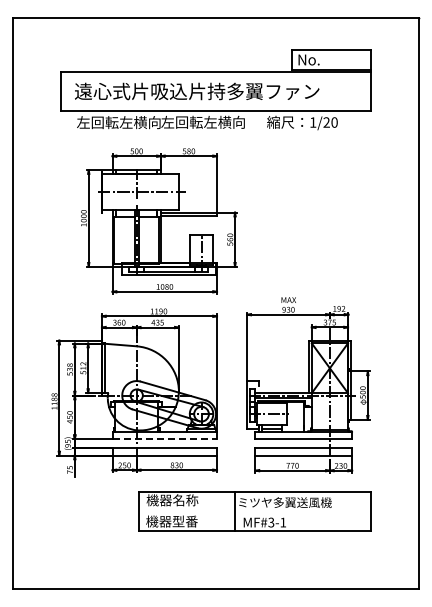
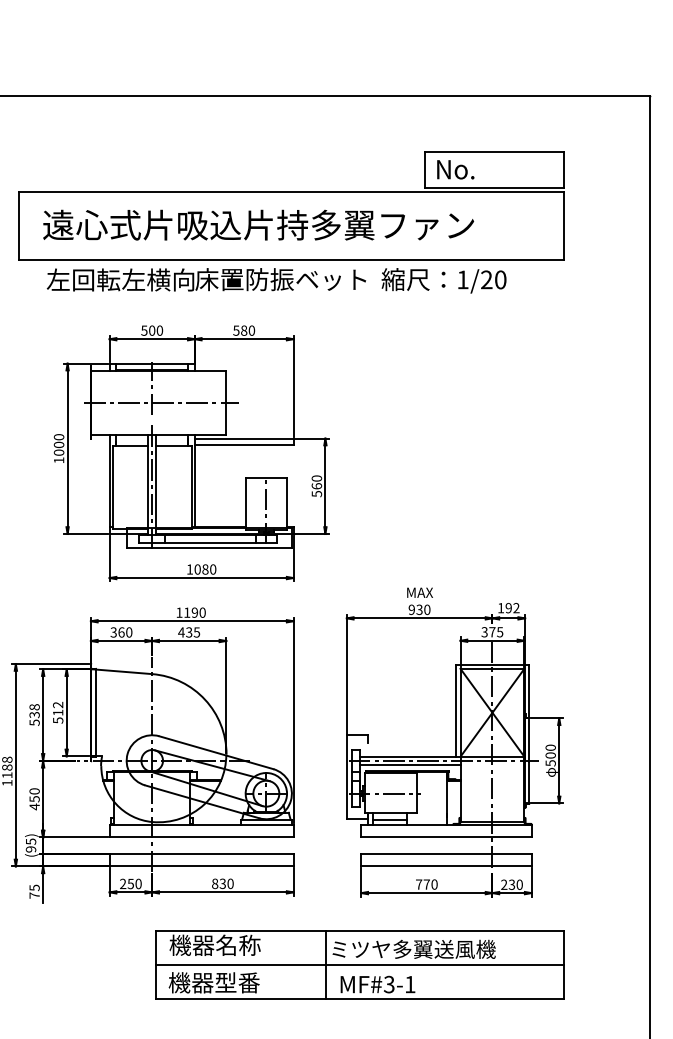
text: (209, 121) -> (280, 278), 左回転左横向 -> 床置防振ベット
line: (165, 439) -> (202, 838), dashed -> solid
line: (254, 511) -> (359, 965), added

